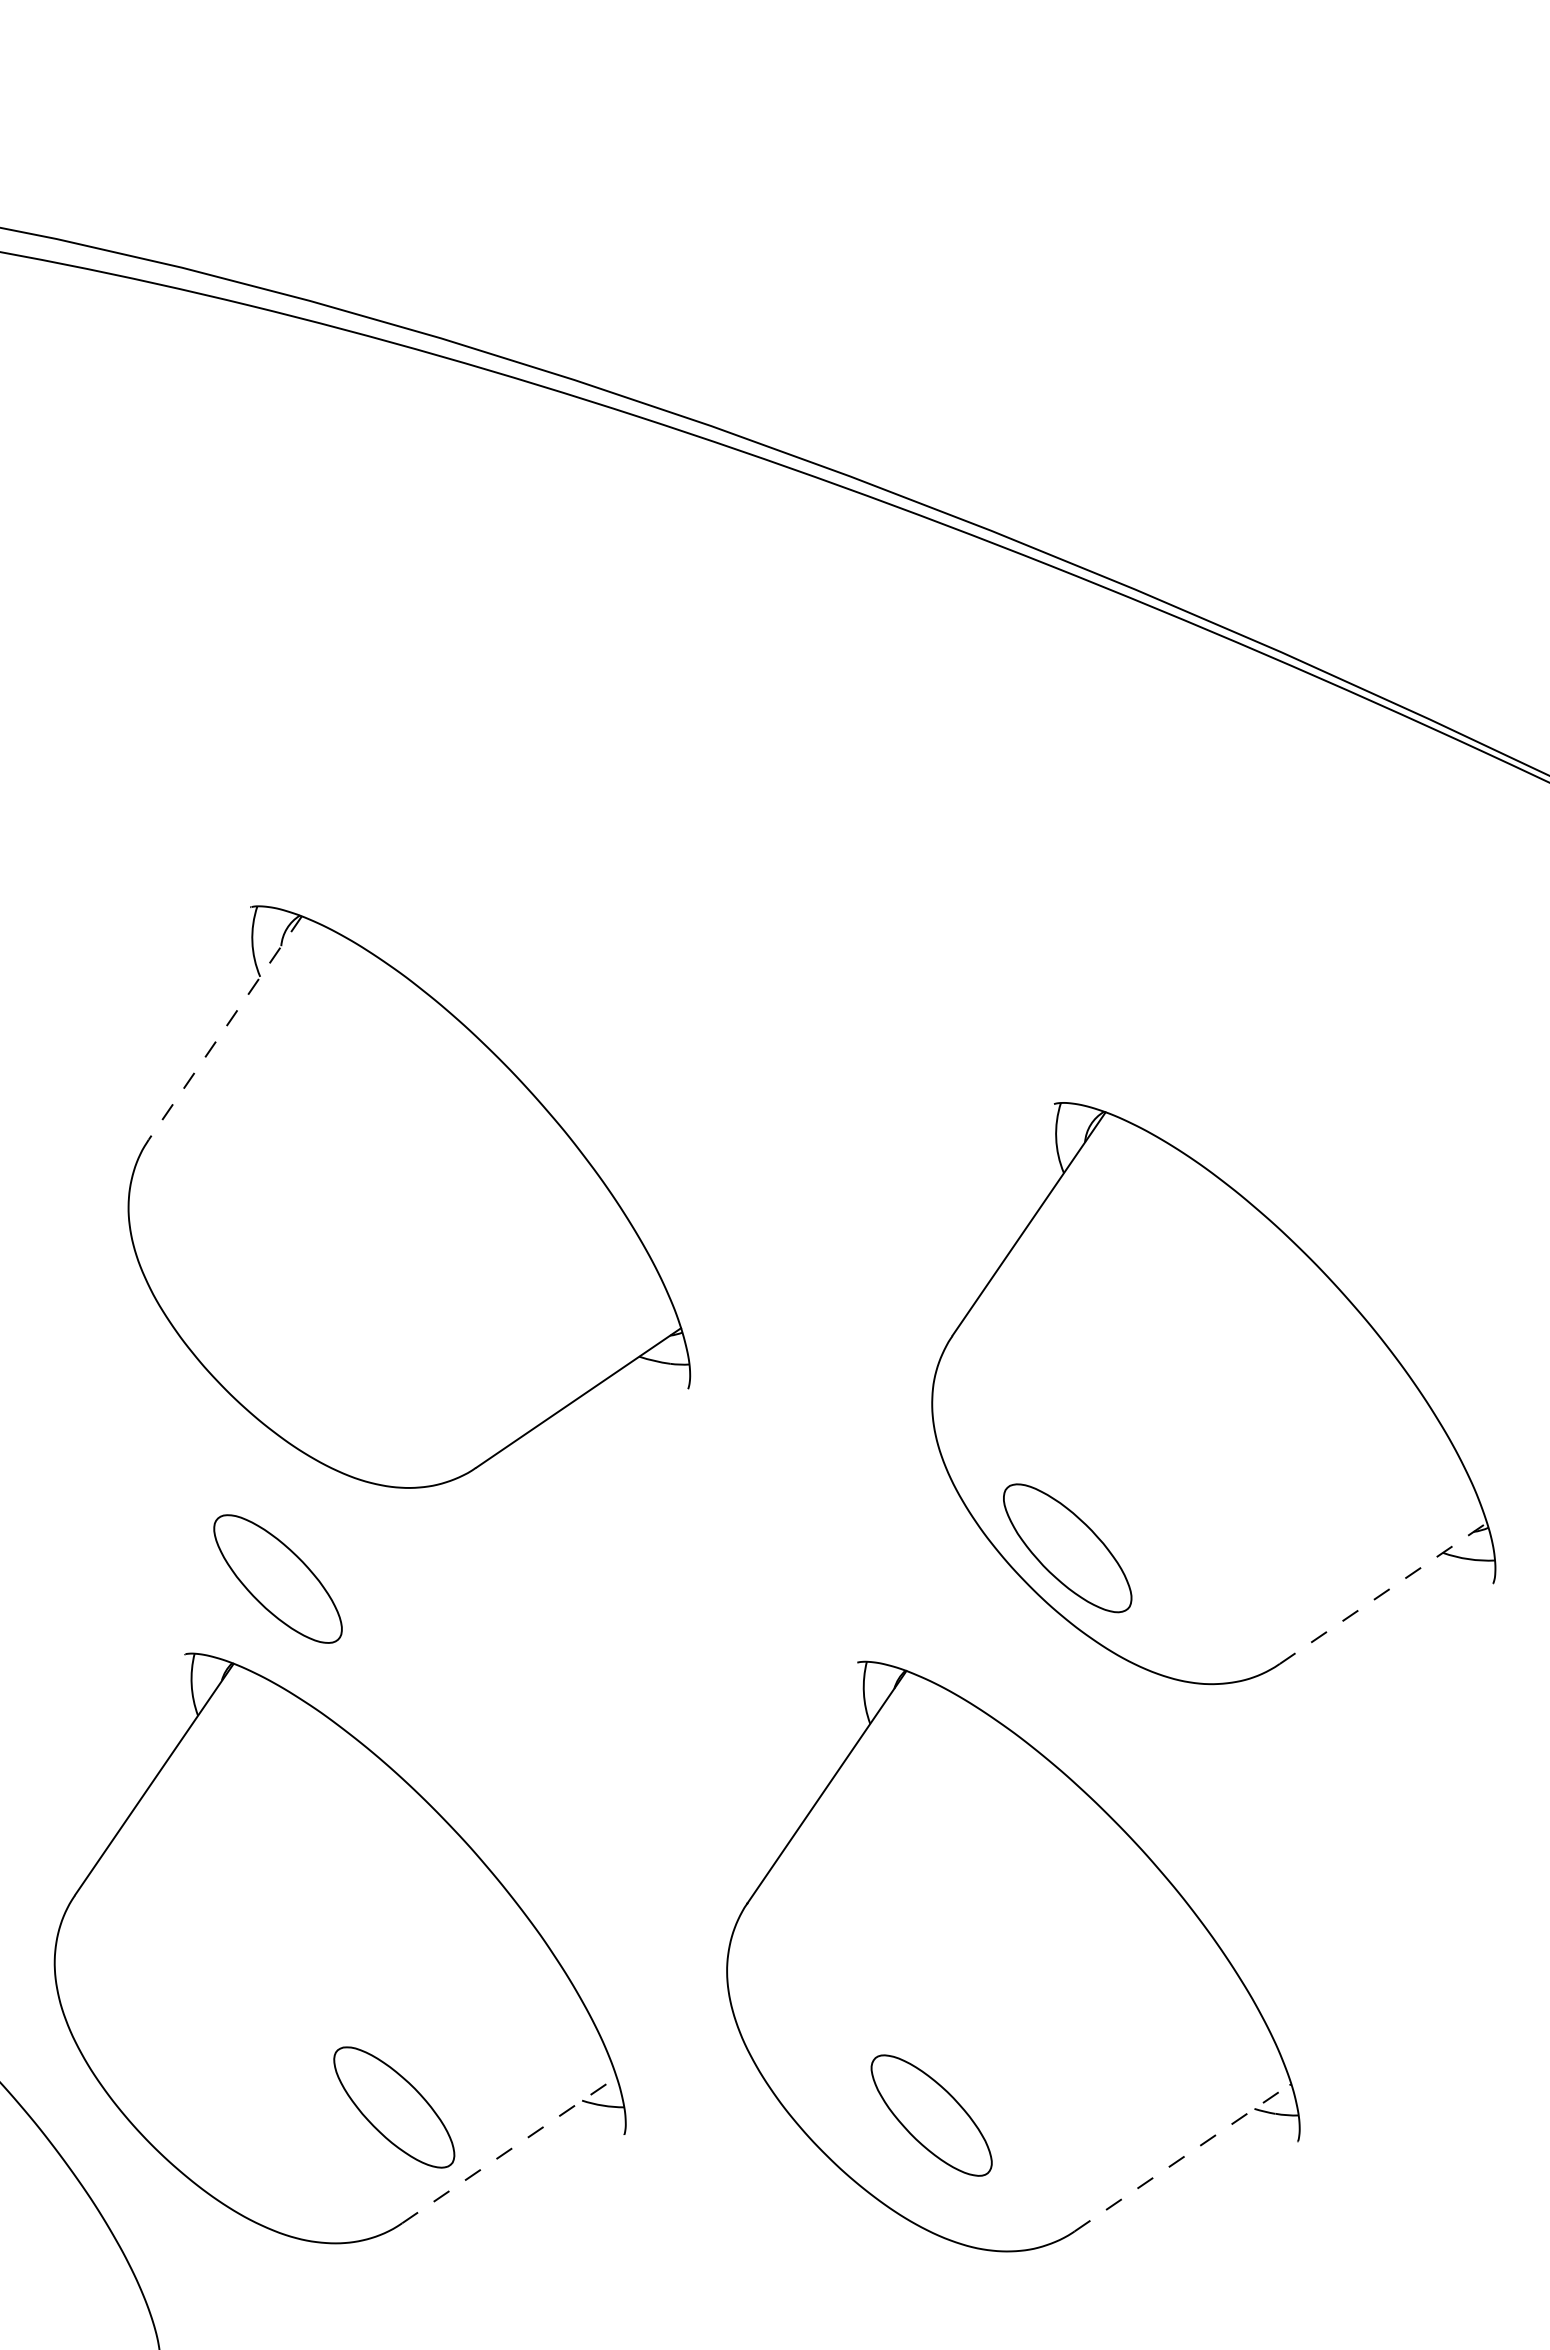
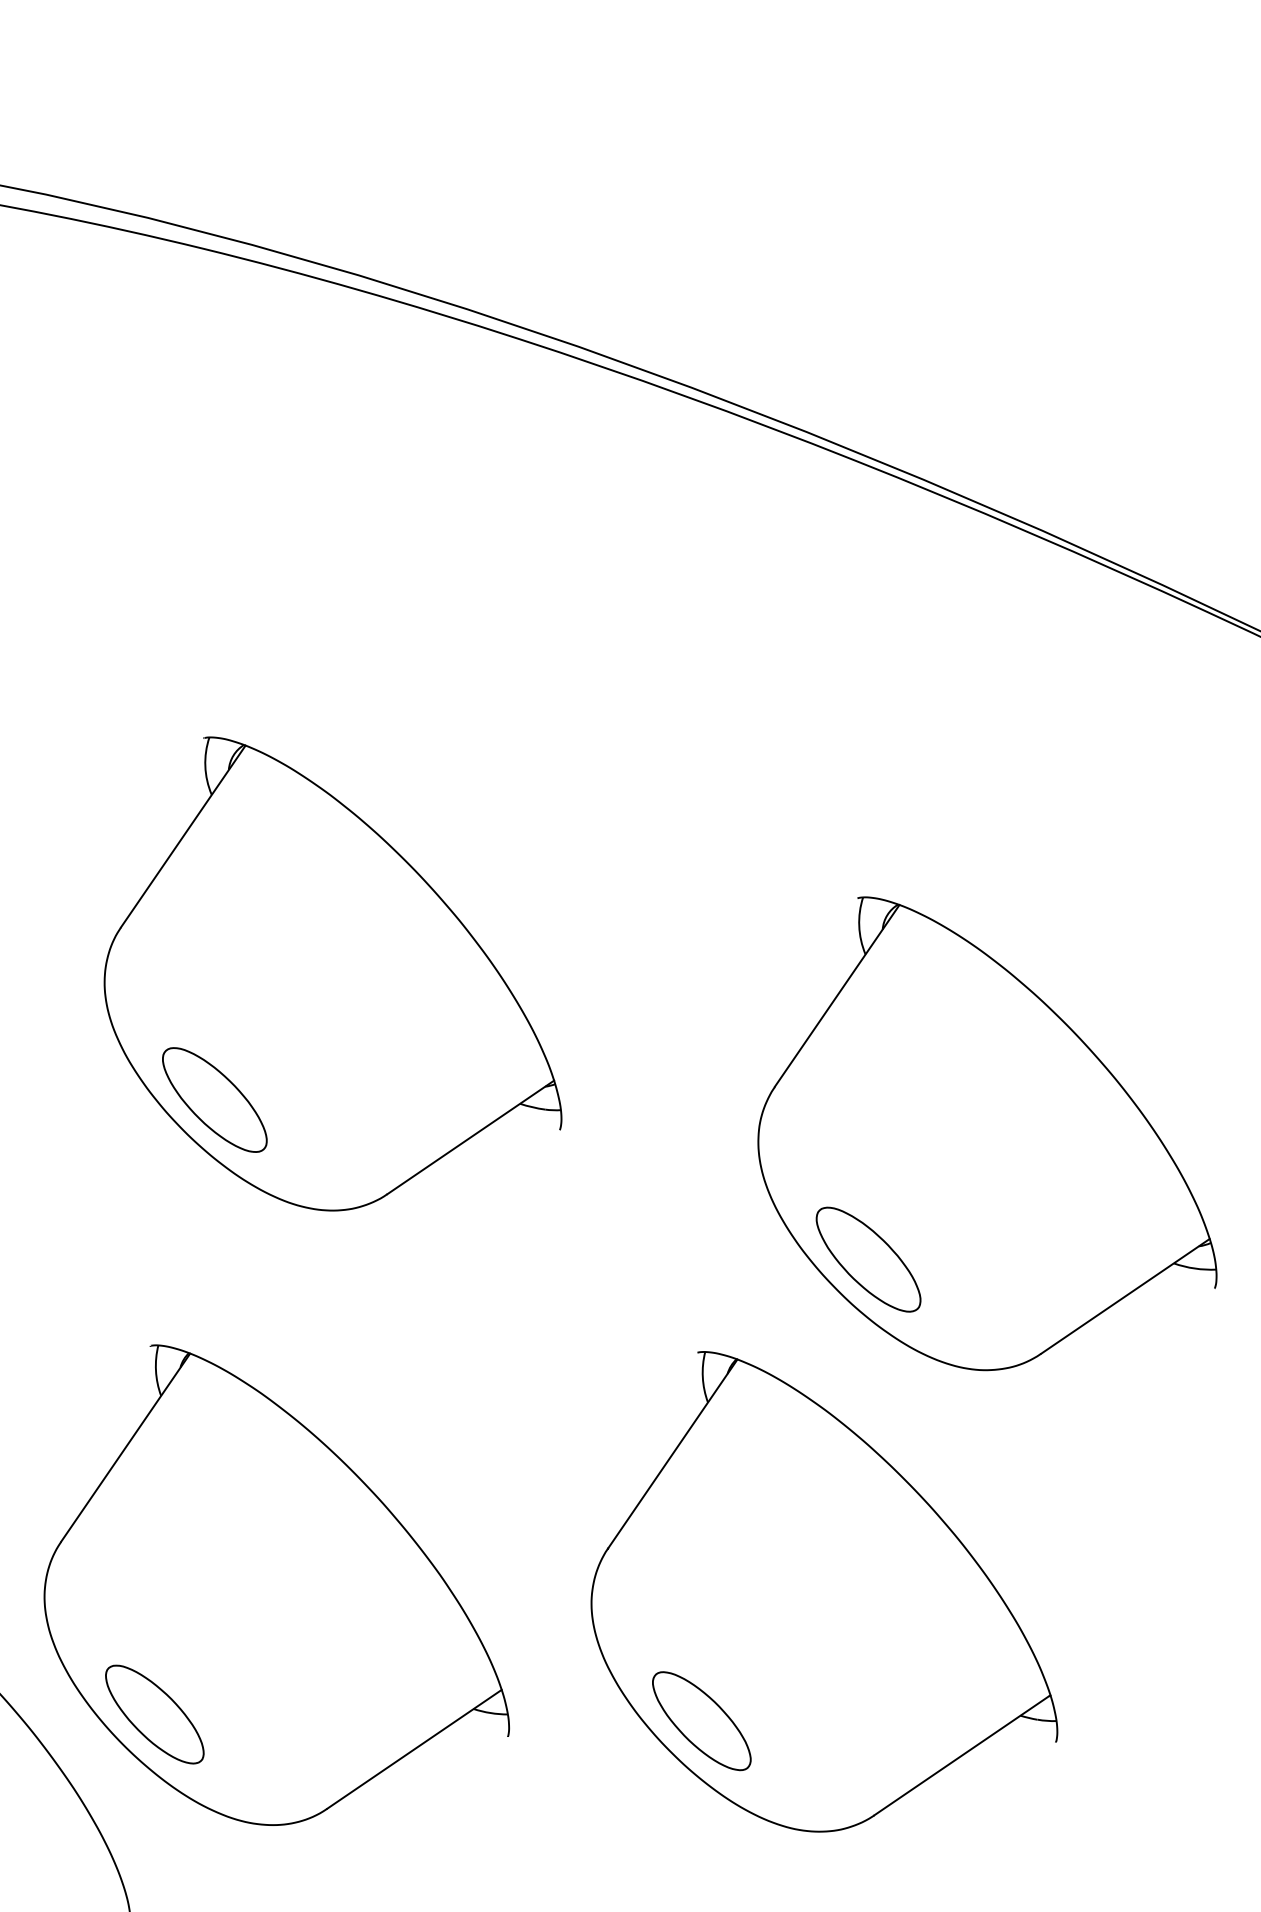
line: (225, 1028) -> (183, 836), dashed -> solid
part: (277, 1578) -> (214, 1099), moved
line: (1383, 1593) -> (1125, 1296), dashed -> solid
part: (394, 2107) -> (155, 1714), moved
part: (931, 2115) -> (701, 1721), moved
line: (509, 2150) -> (414, 1749), dashed -> solid
line: (1182, 2157) -> (962, 1755), dashed -> solid

